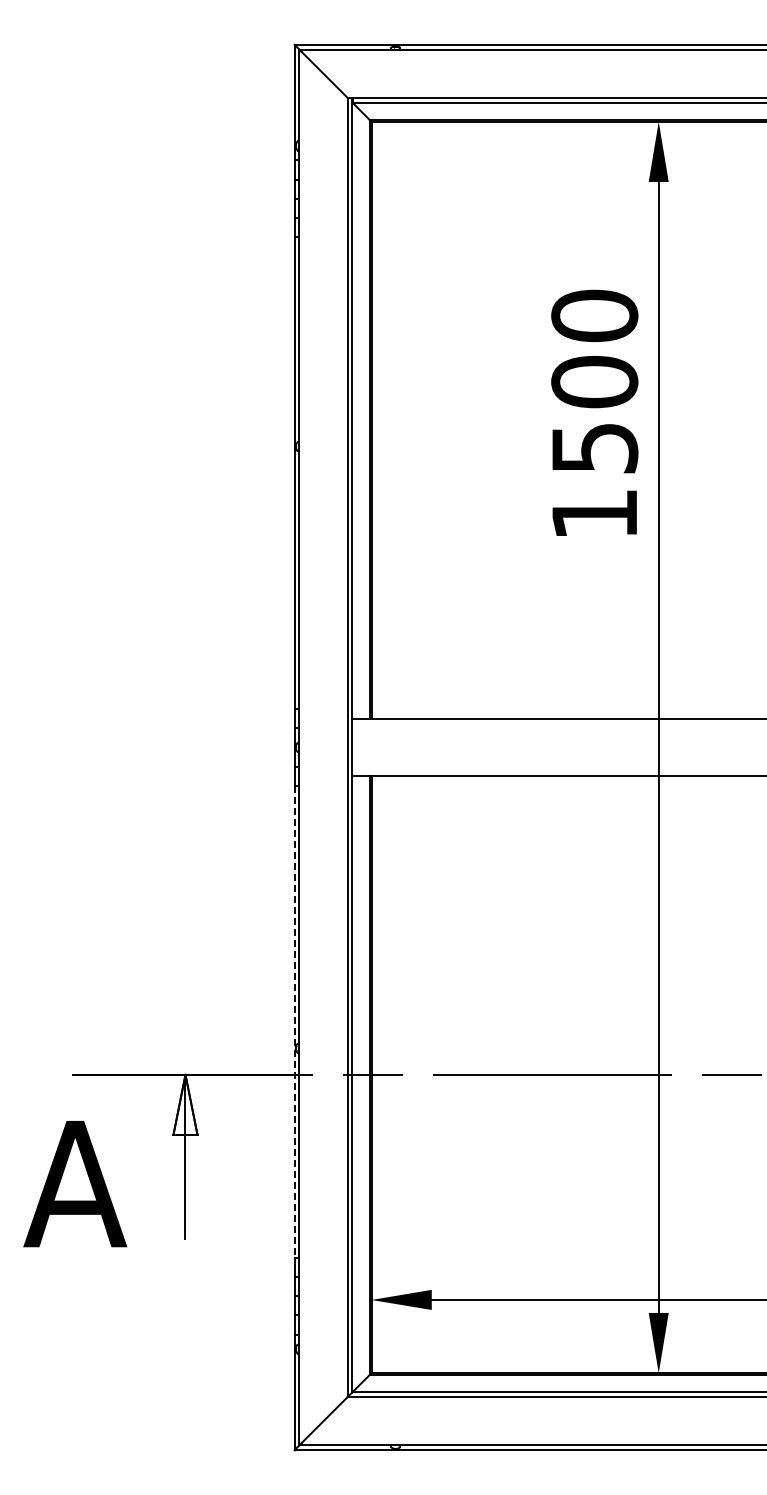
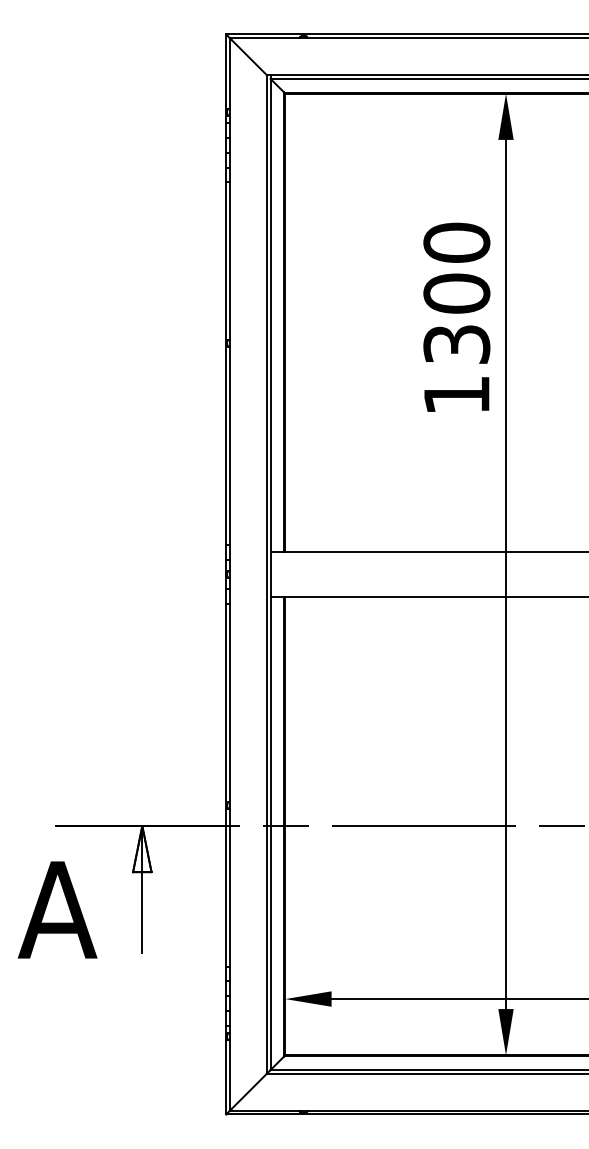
text: (594, 448) -> (456, 344), 1500 -> 1300
line: (294, 1021) -> (226, 785), dashed -> solid

